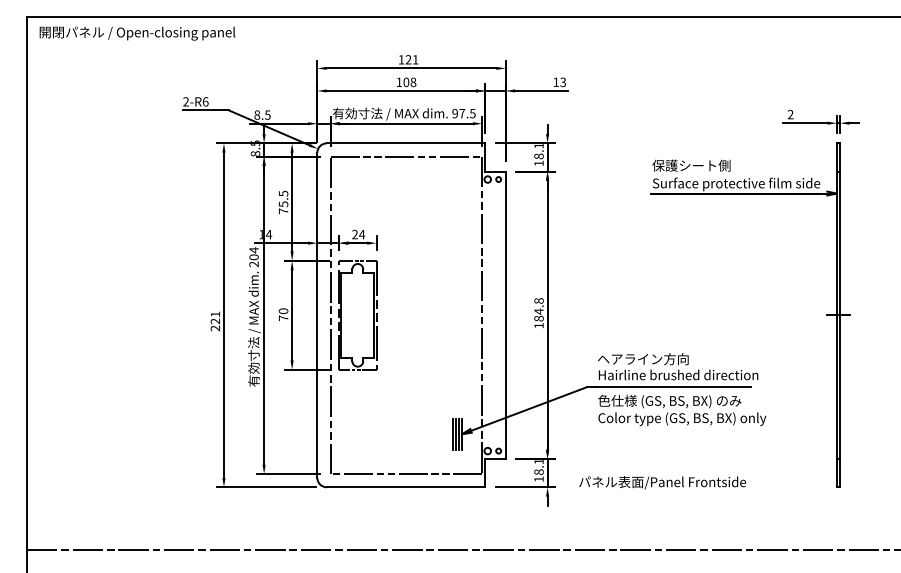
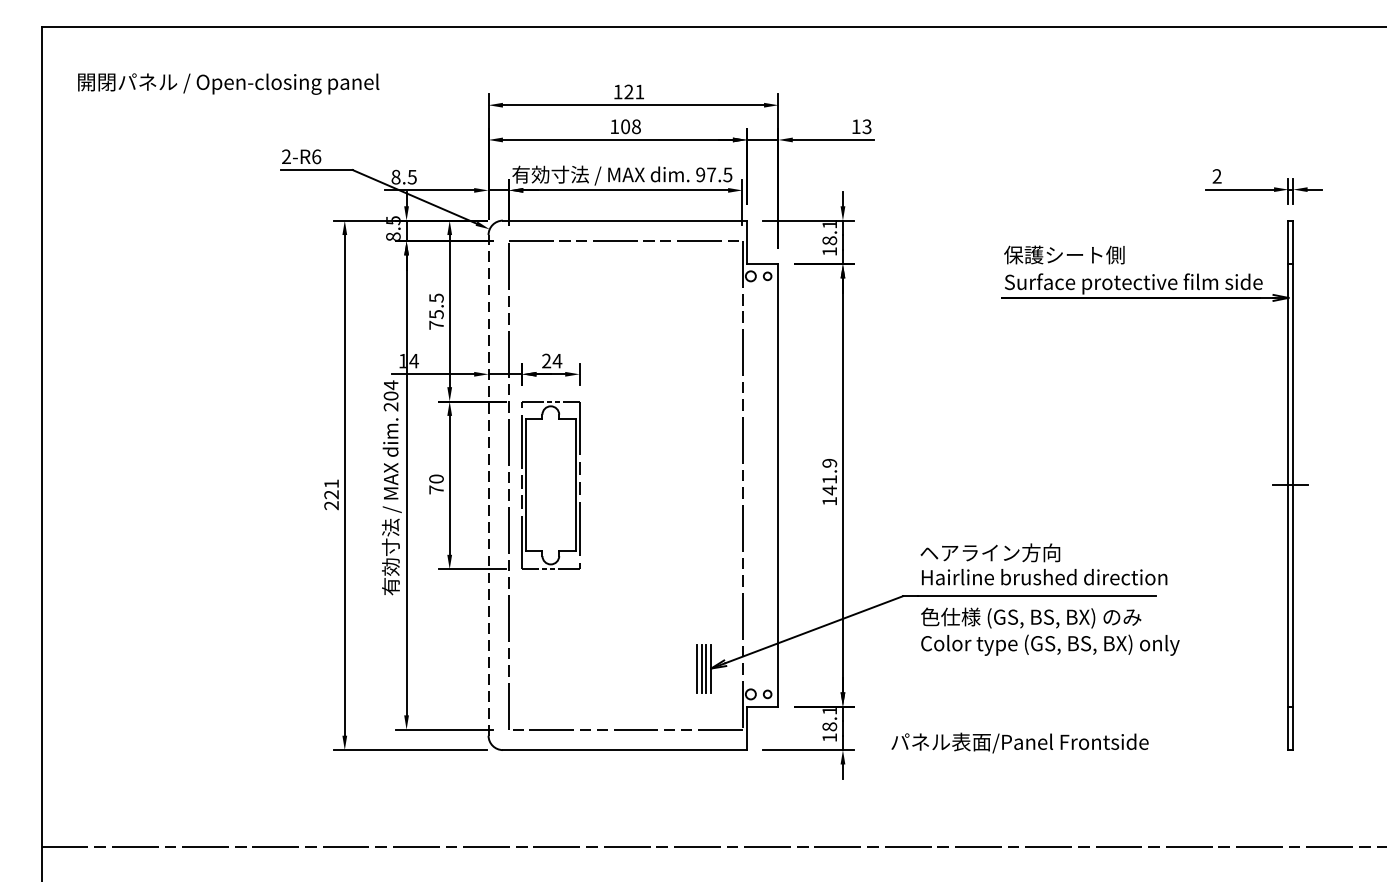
text: (137, 33) -> (228, 83), moved
text: (538, 309) -> (828, 476), 184.8 -> 141.9
line: (317, 315) -> (488, 485), solid -> dashed

